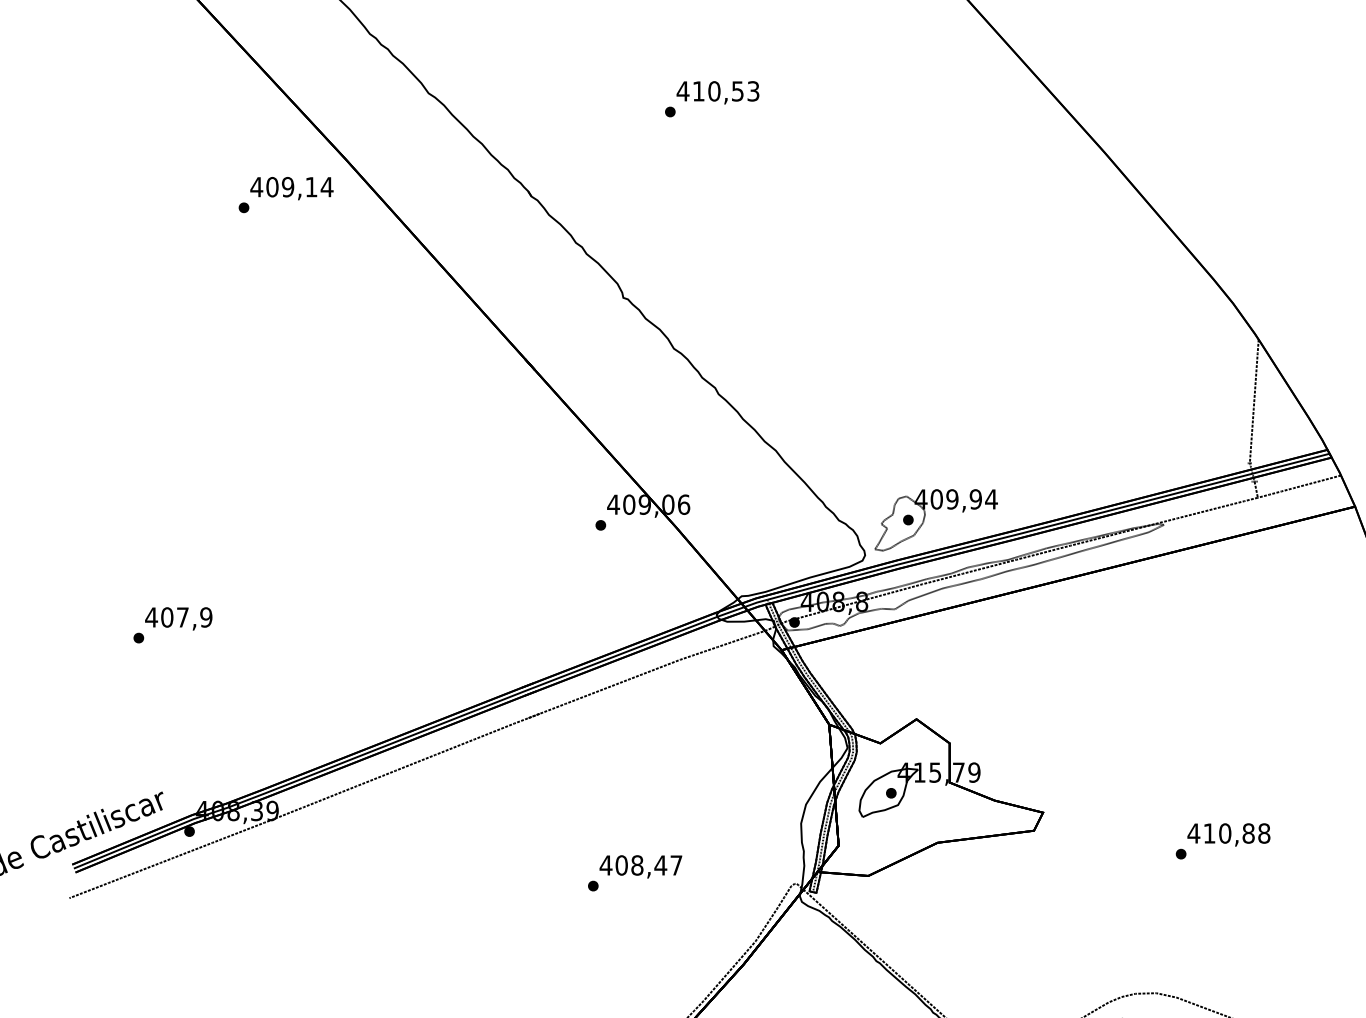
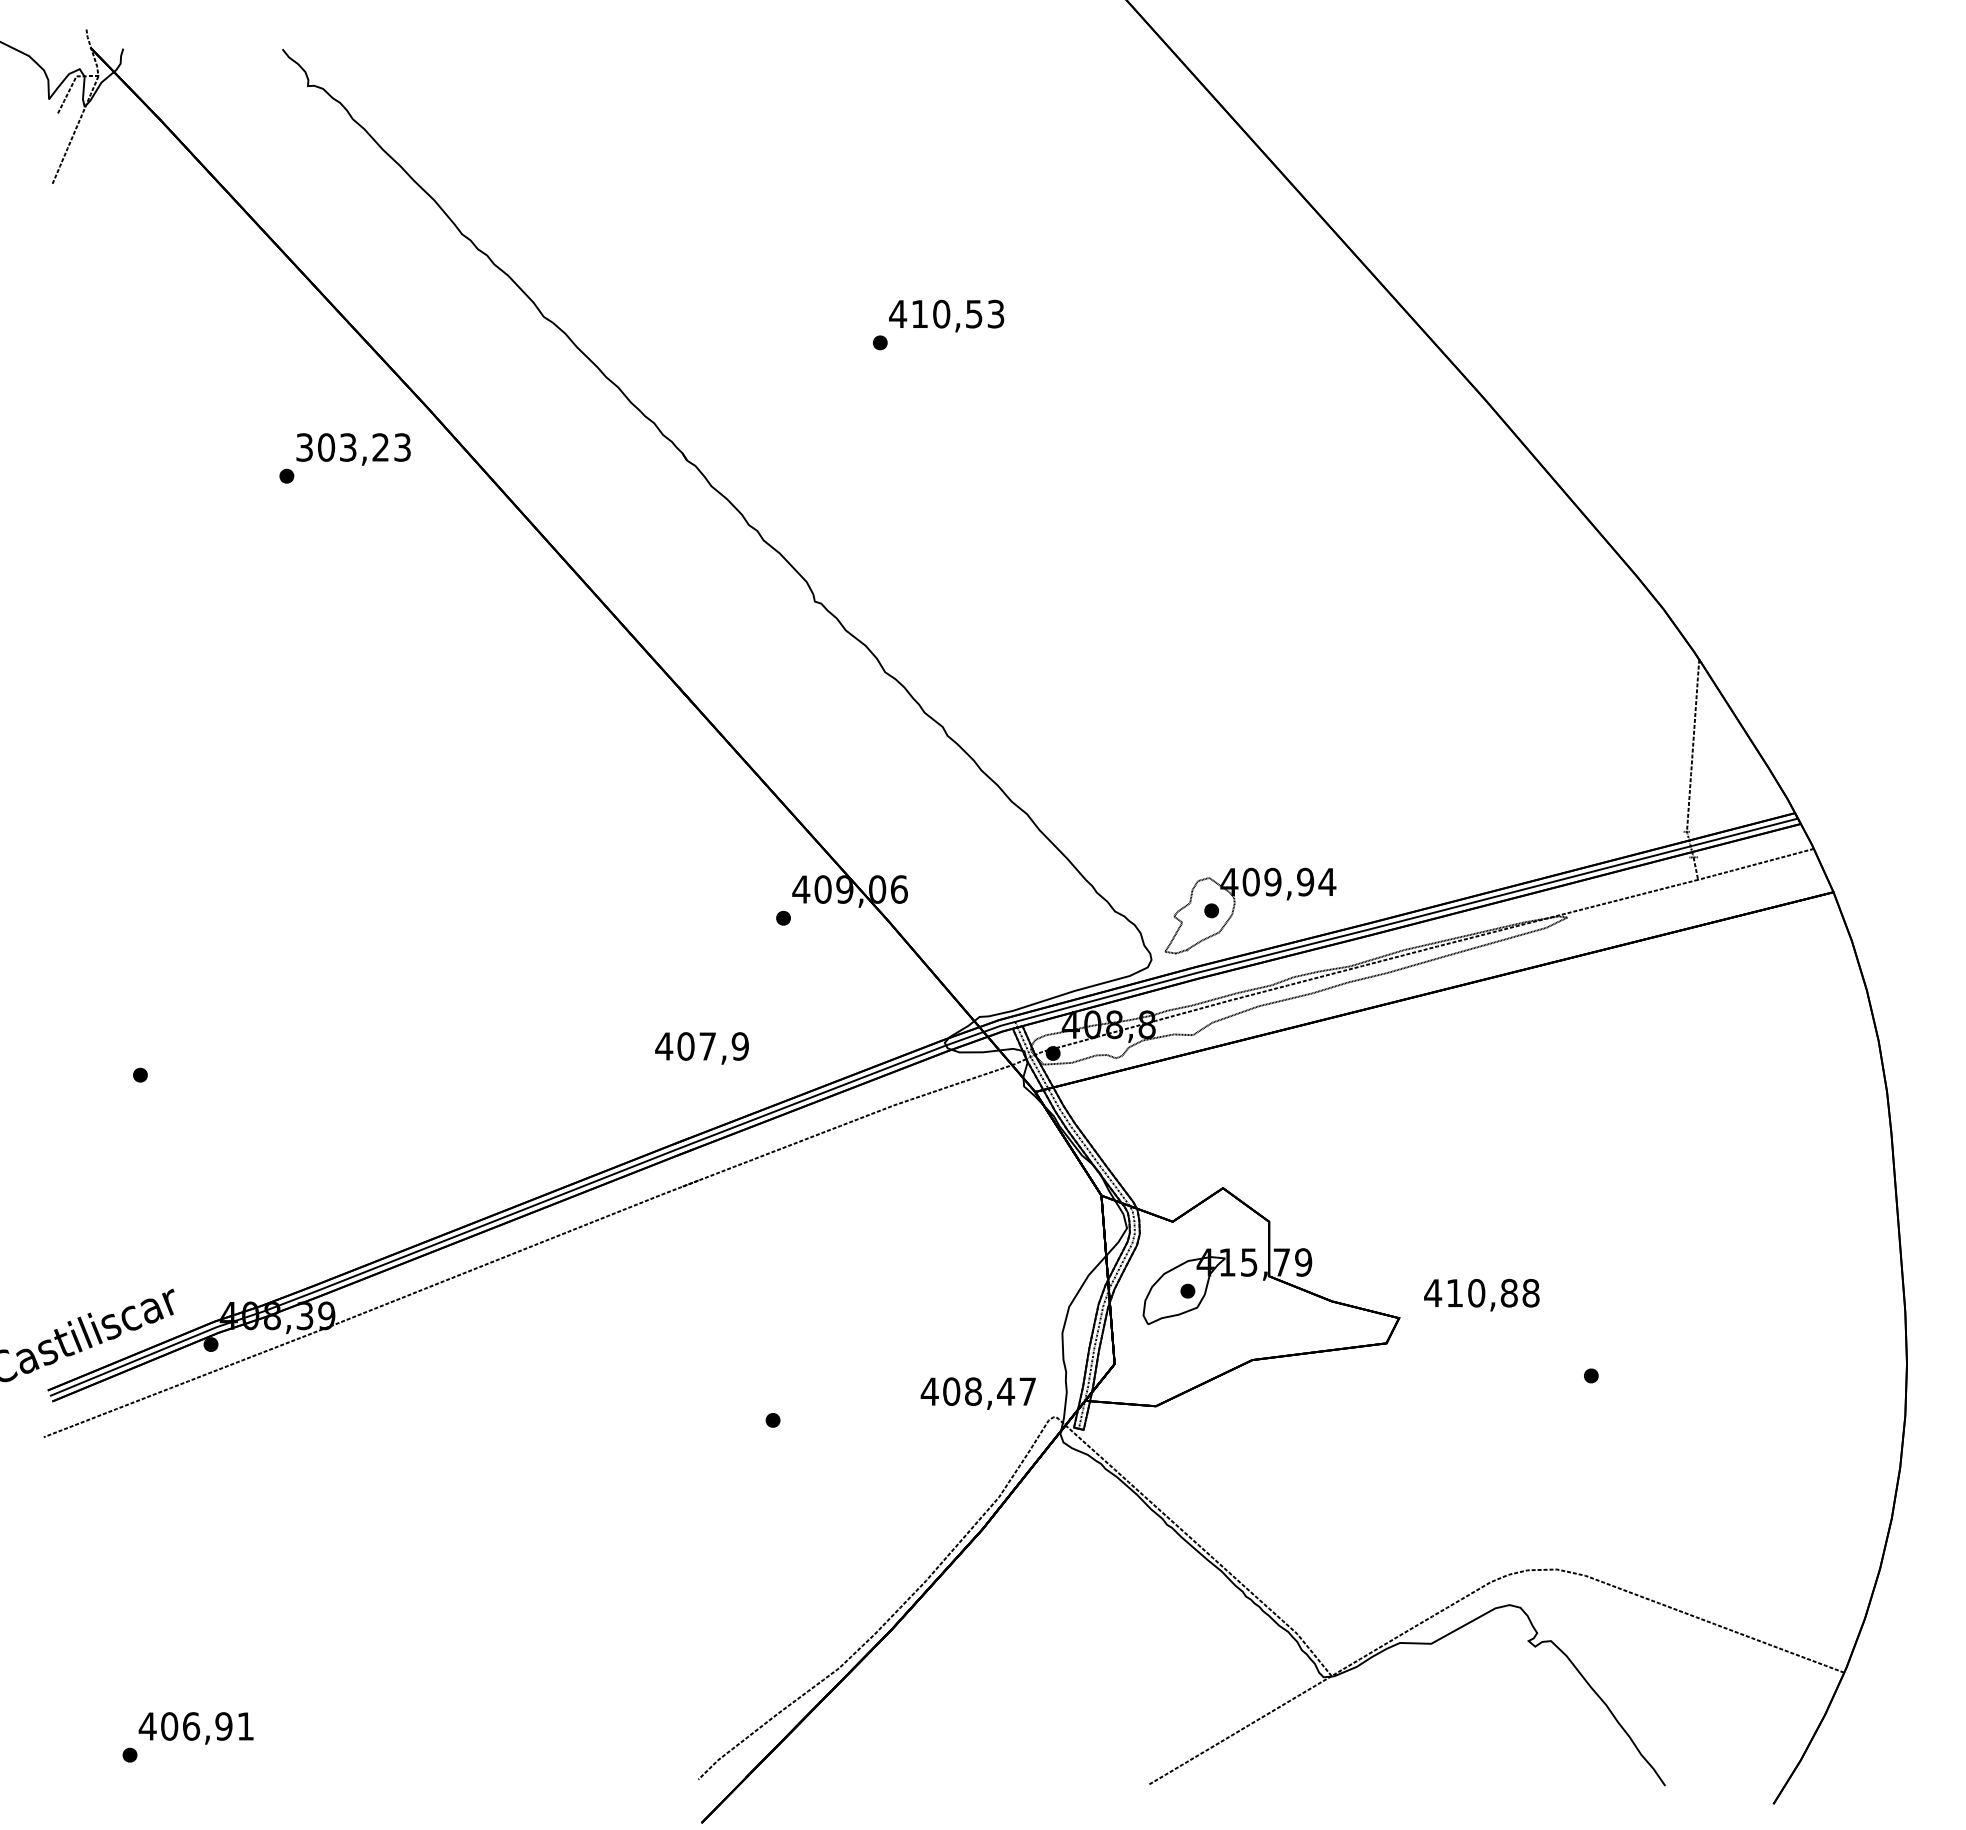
text: (291, 187) -> (353, 447), 409,14 -> 303,23
text: (178, 618) -> (701, 1048), moved
text: (1228, 835) -> (1481, 1295), moved
text: (640, 866) -> (977, 1393), moved

